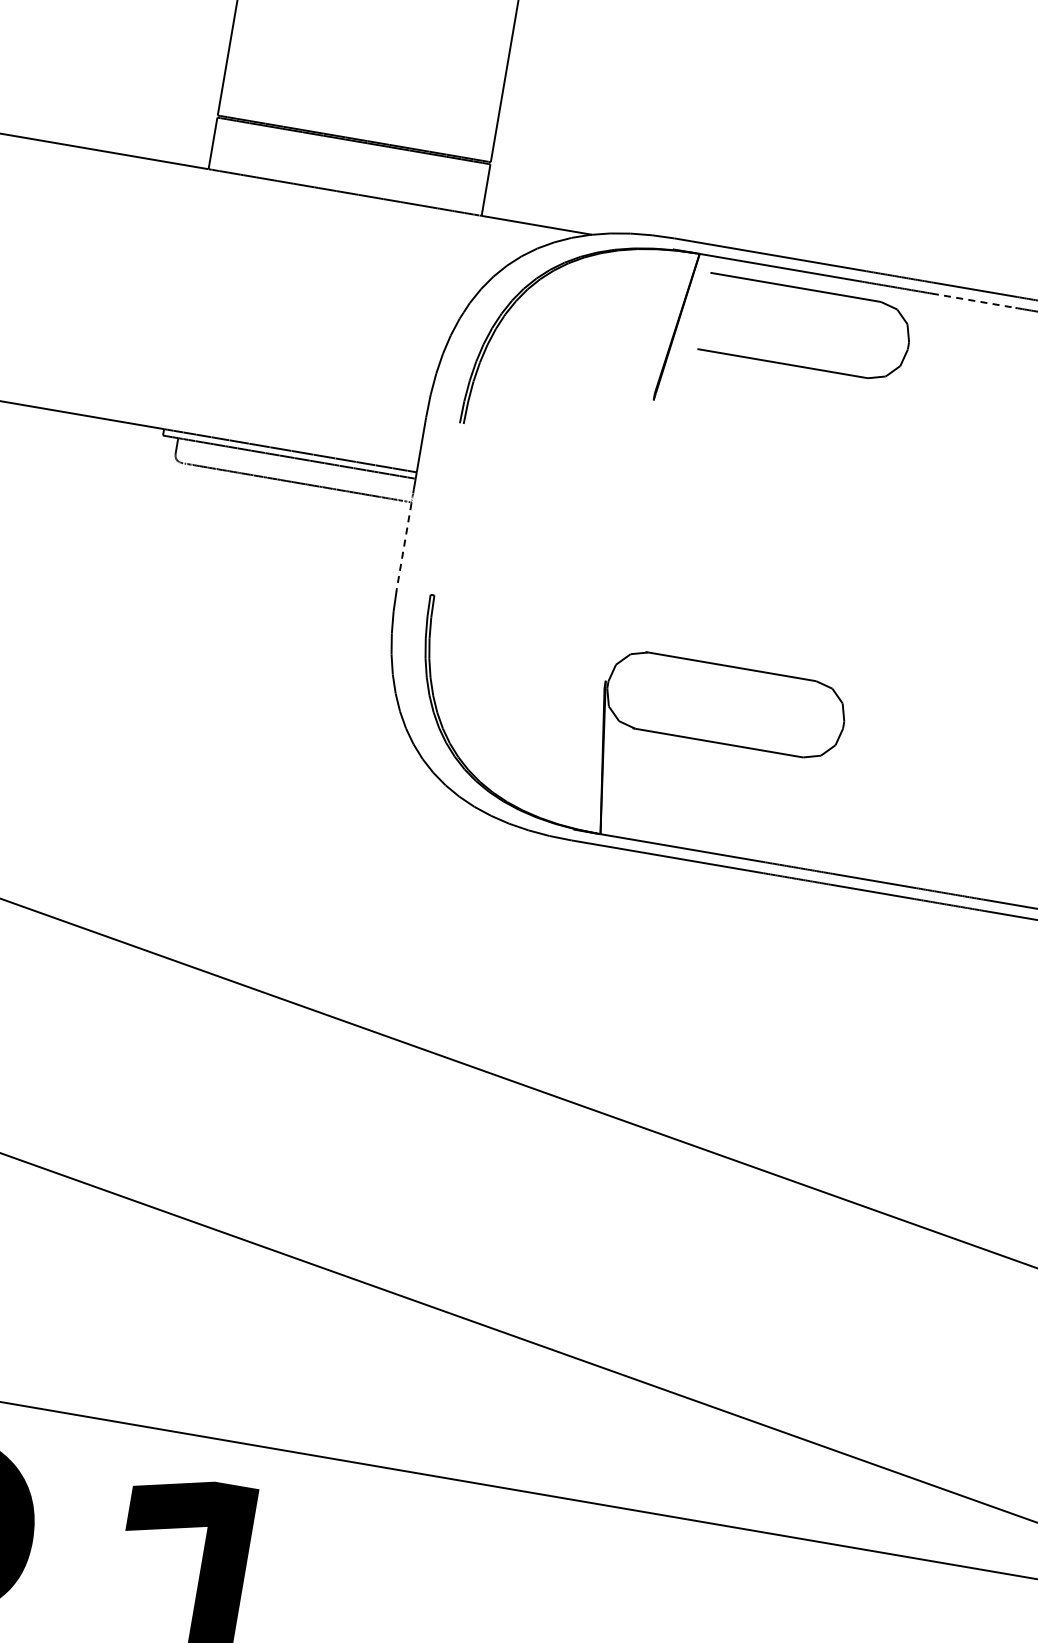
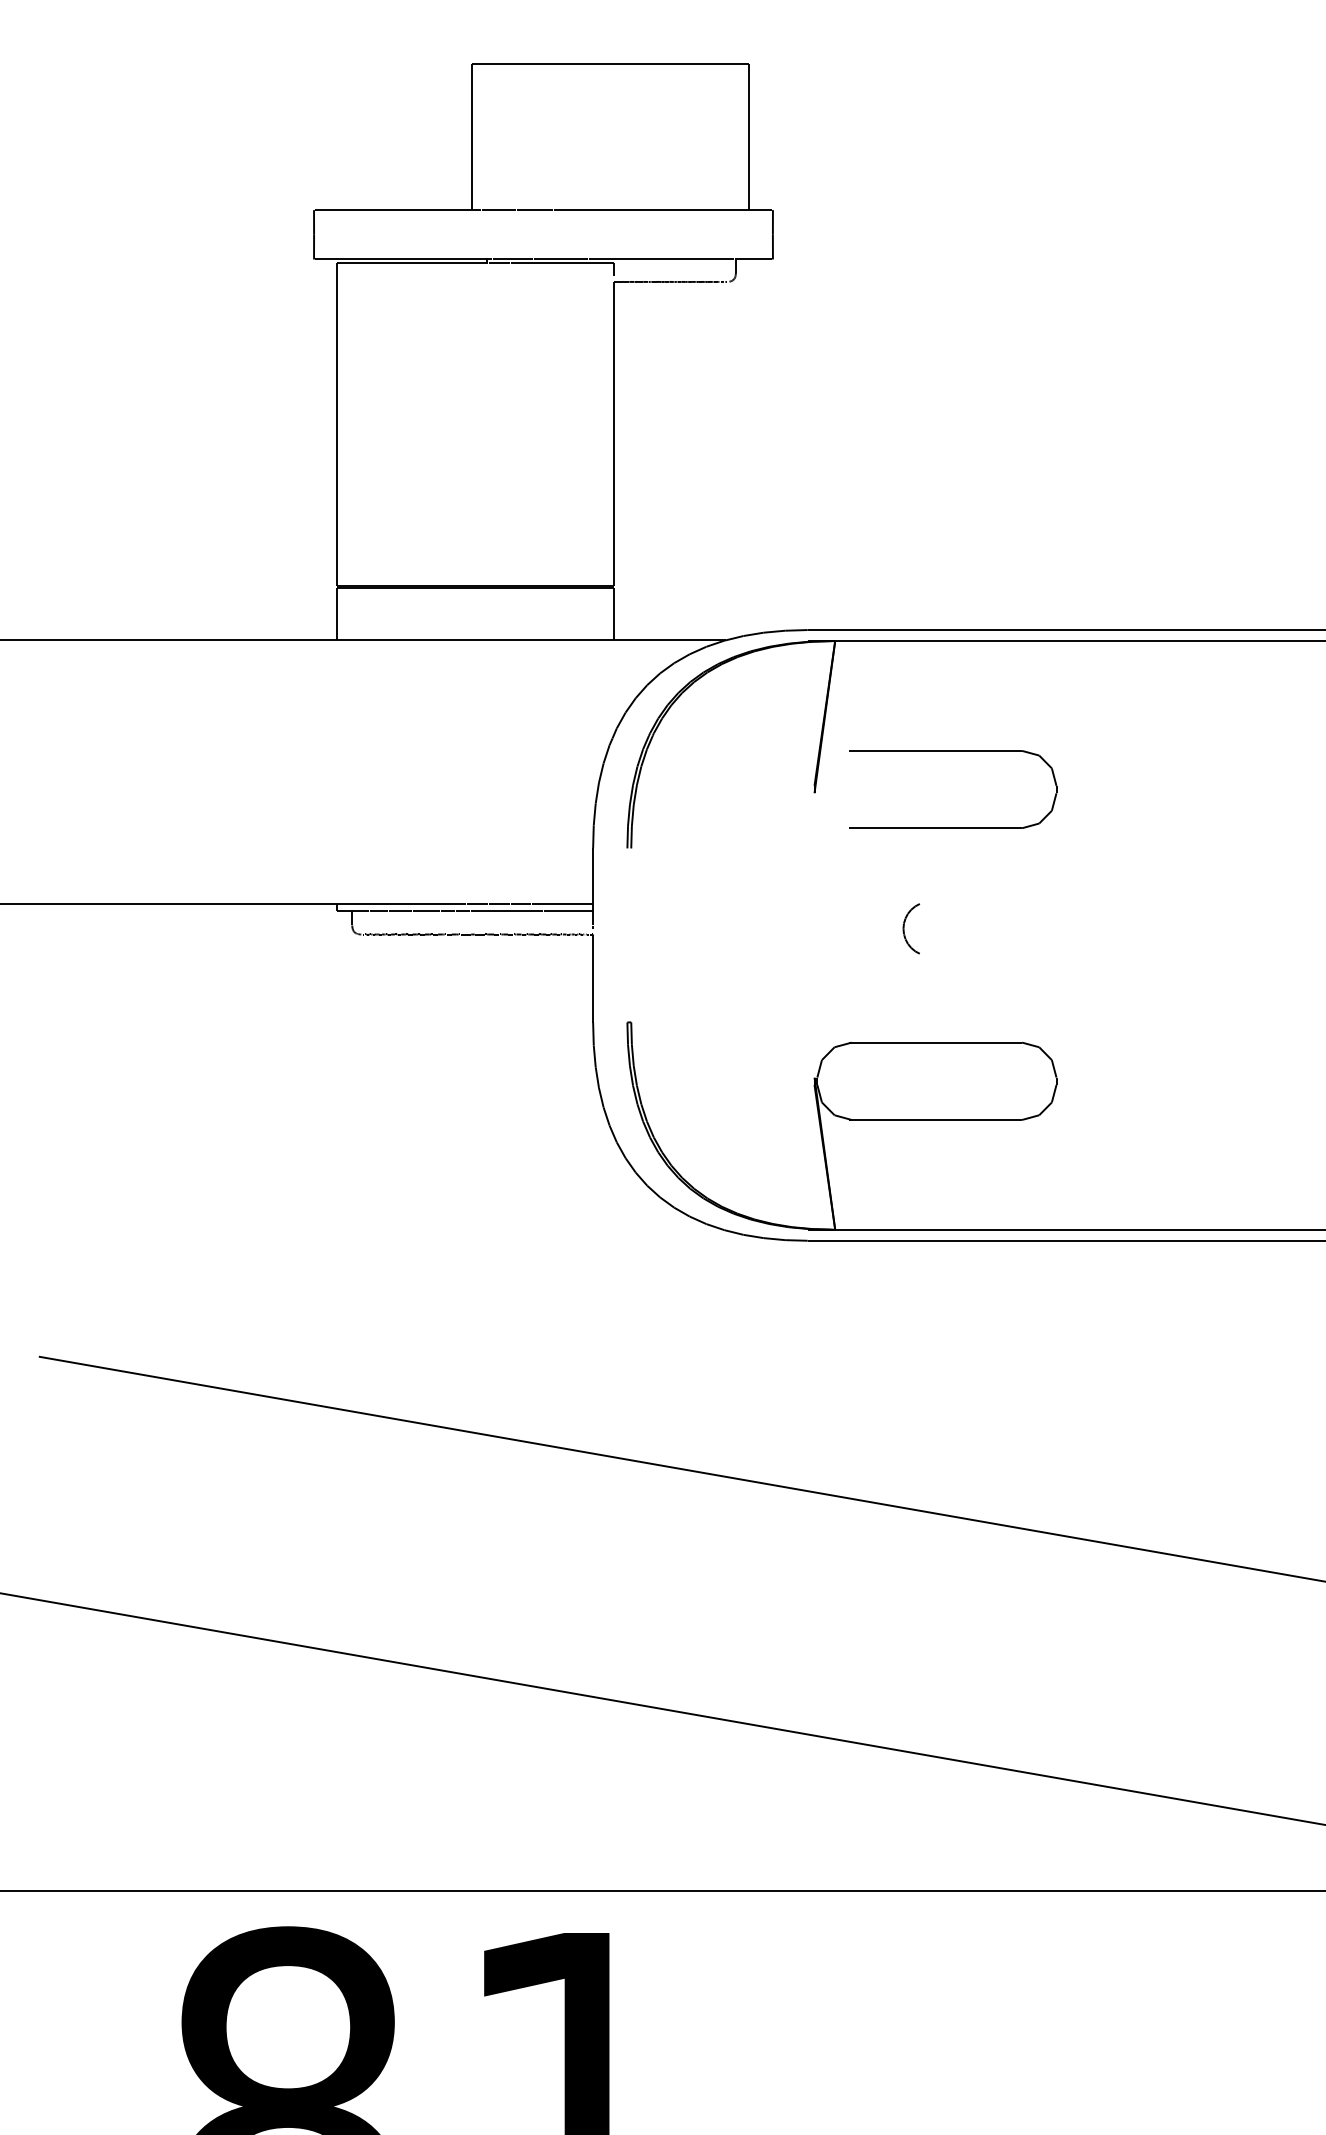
part: (813, 291) -> (953, 751), moved
line: (973, 301) -> (1113, 641), dashed -> solid
line: (404, 545) -> (593, 978), dashed -> solid
part: (725, 549) -> (910, 928), added

